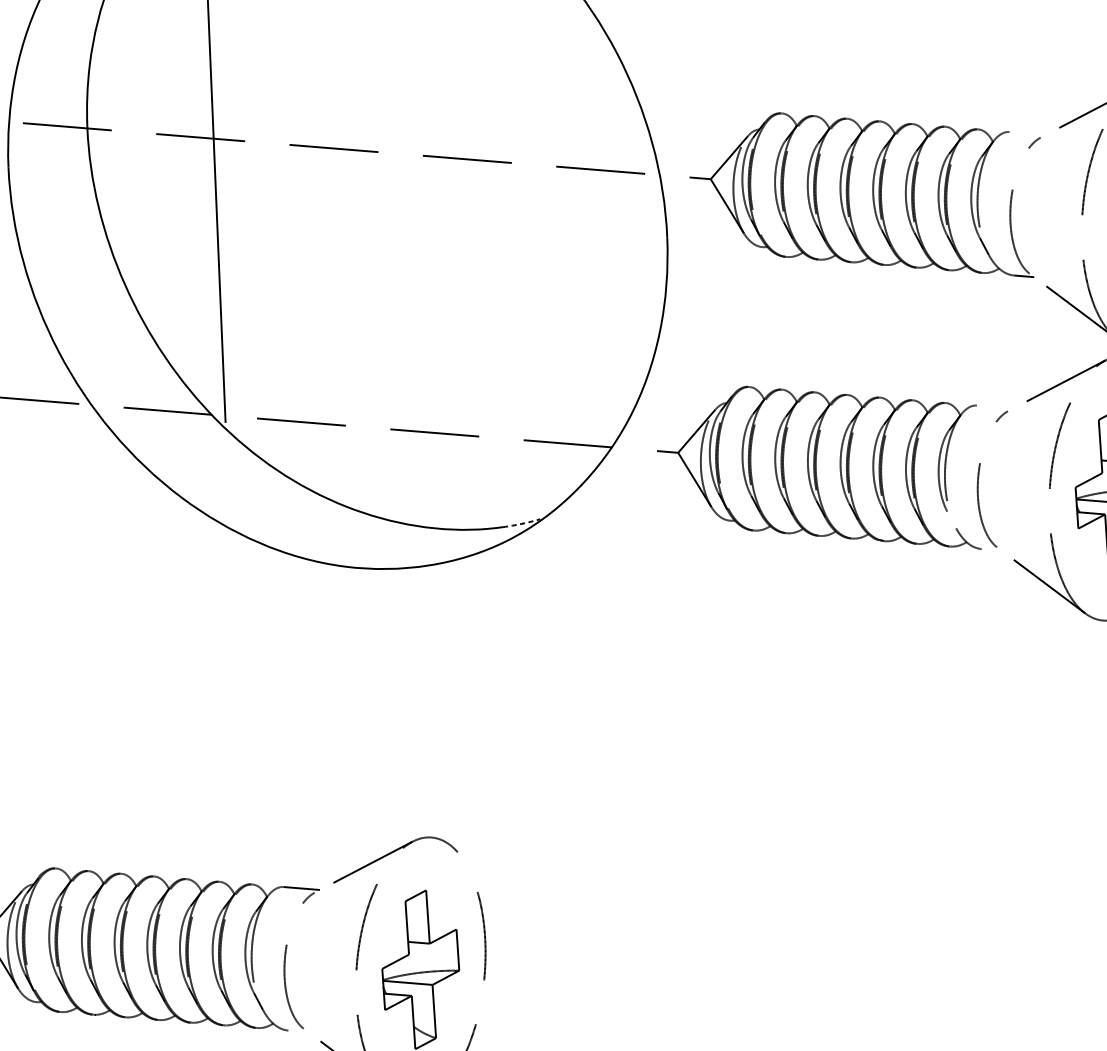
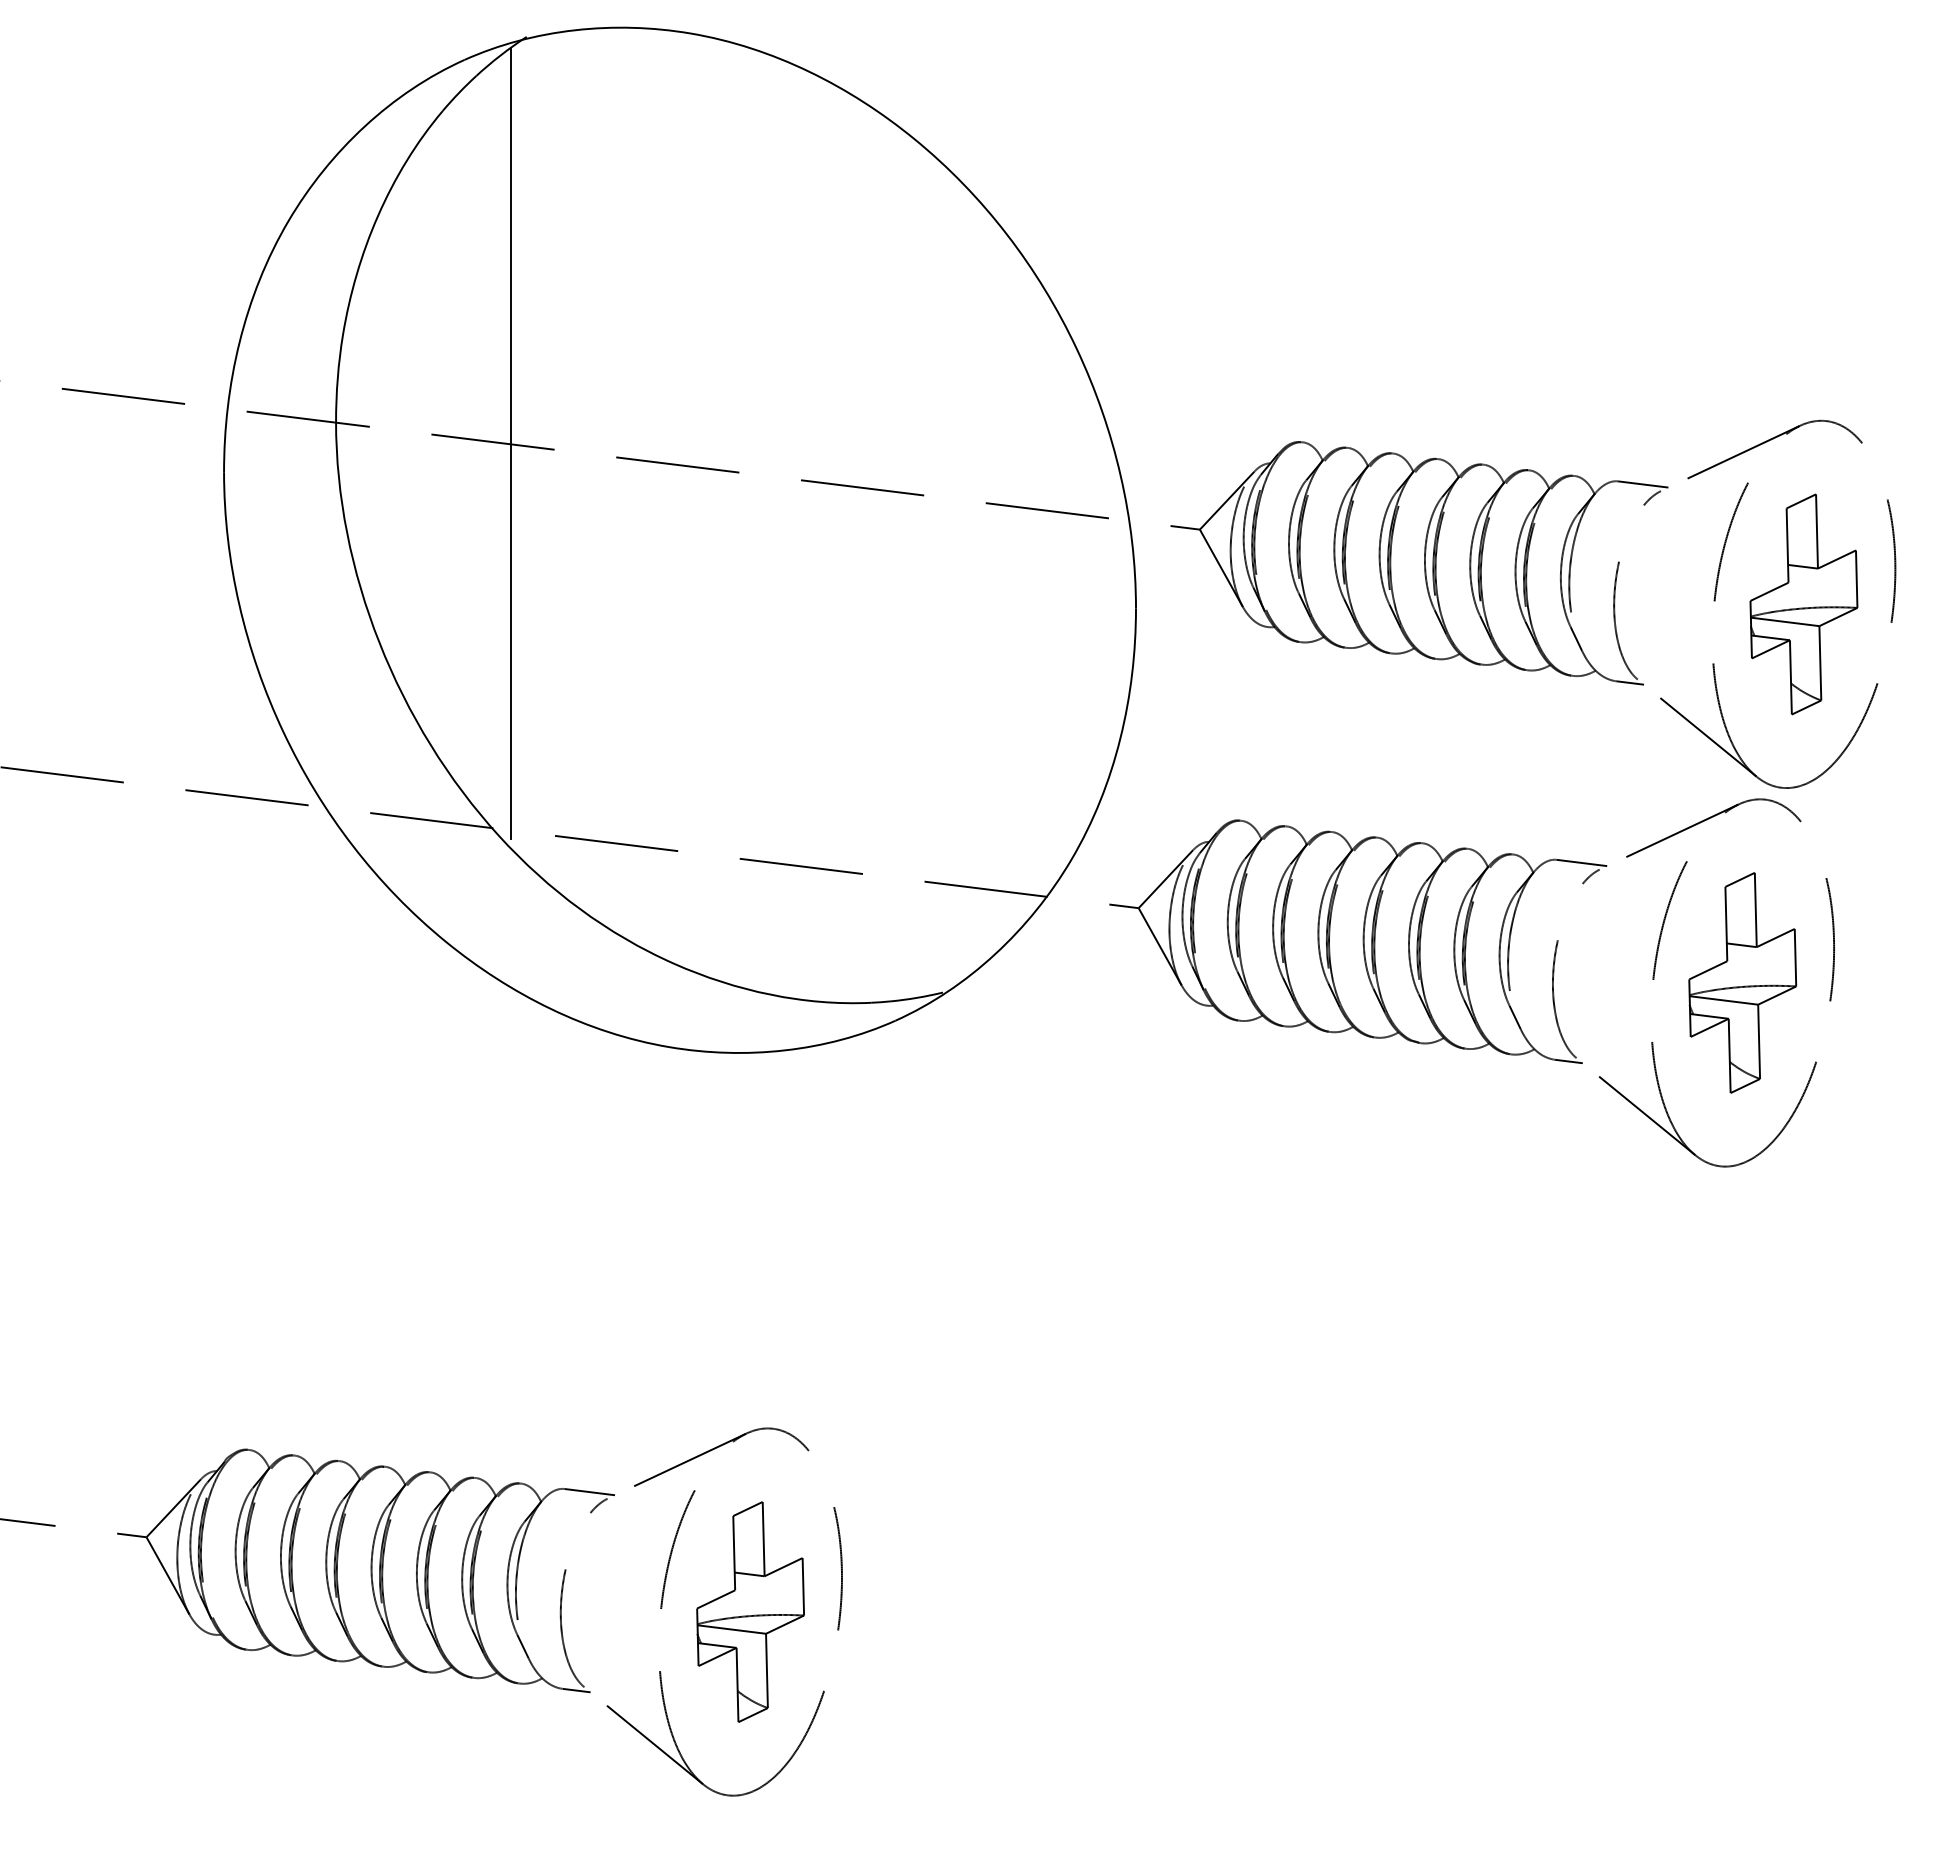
line: (1027, 133) -> (1643, 484), added
line: (994, 406) -> (1581, 862), added
line: (951, 519) -> (1514, 1017), added
arc: (522, 523) -> (917, 997), dashed -> solid
line: (991, 549) -> (1568, 1061), added
line: (298, 1031) -> (576, 1690), added

